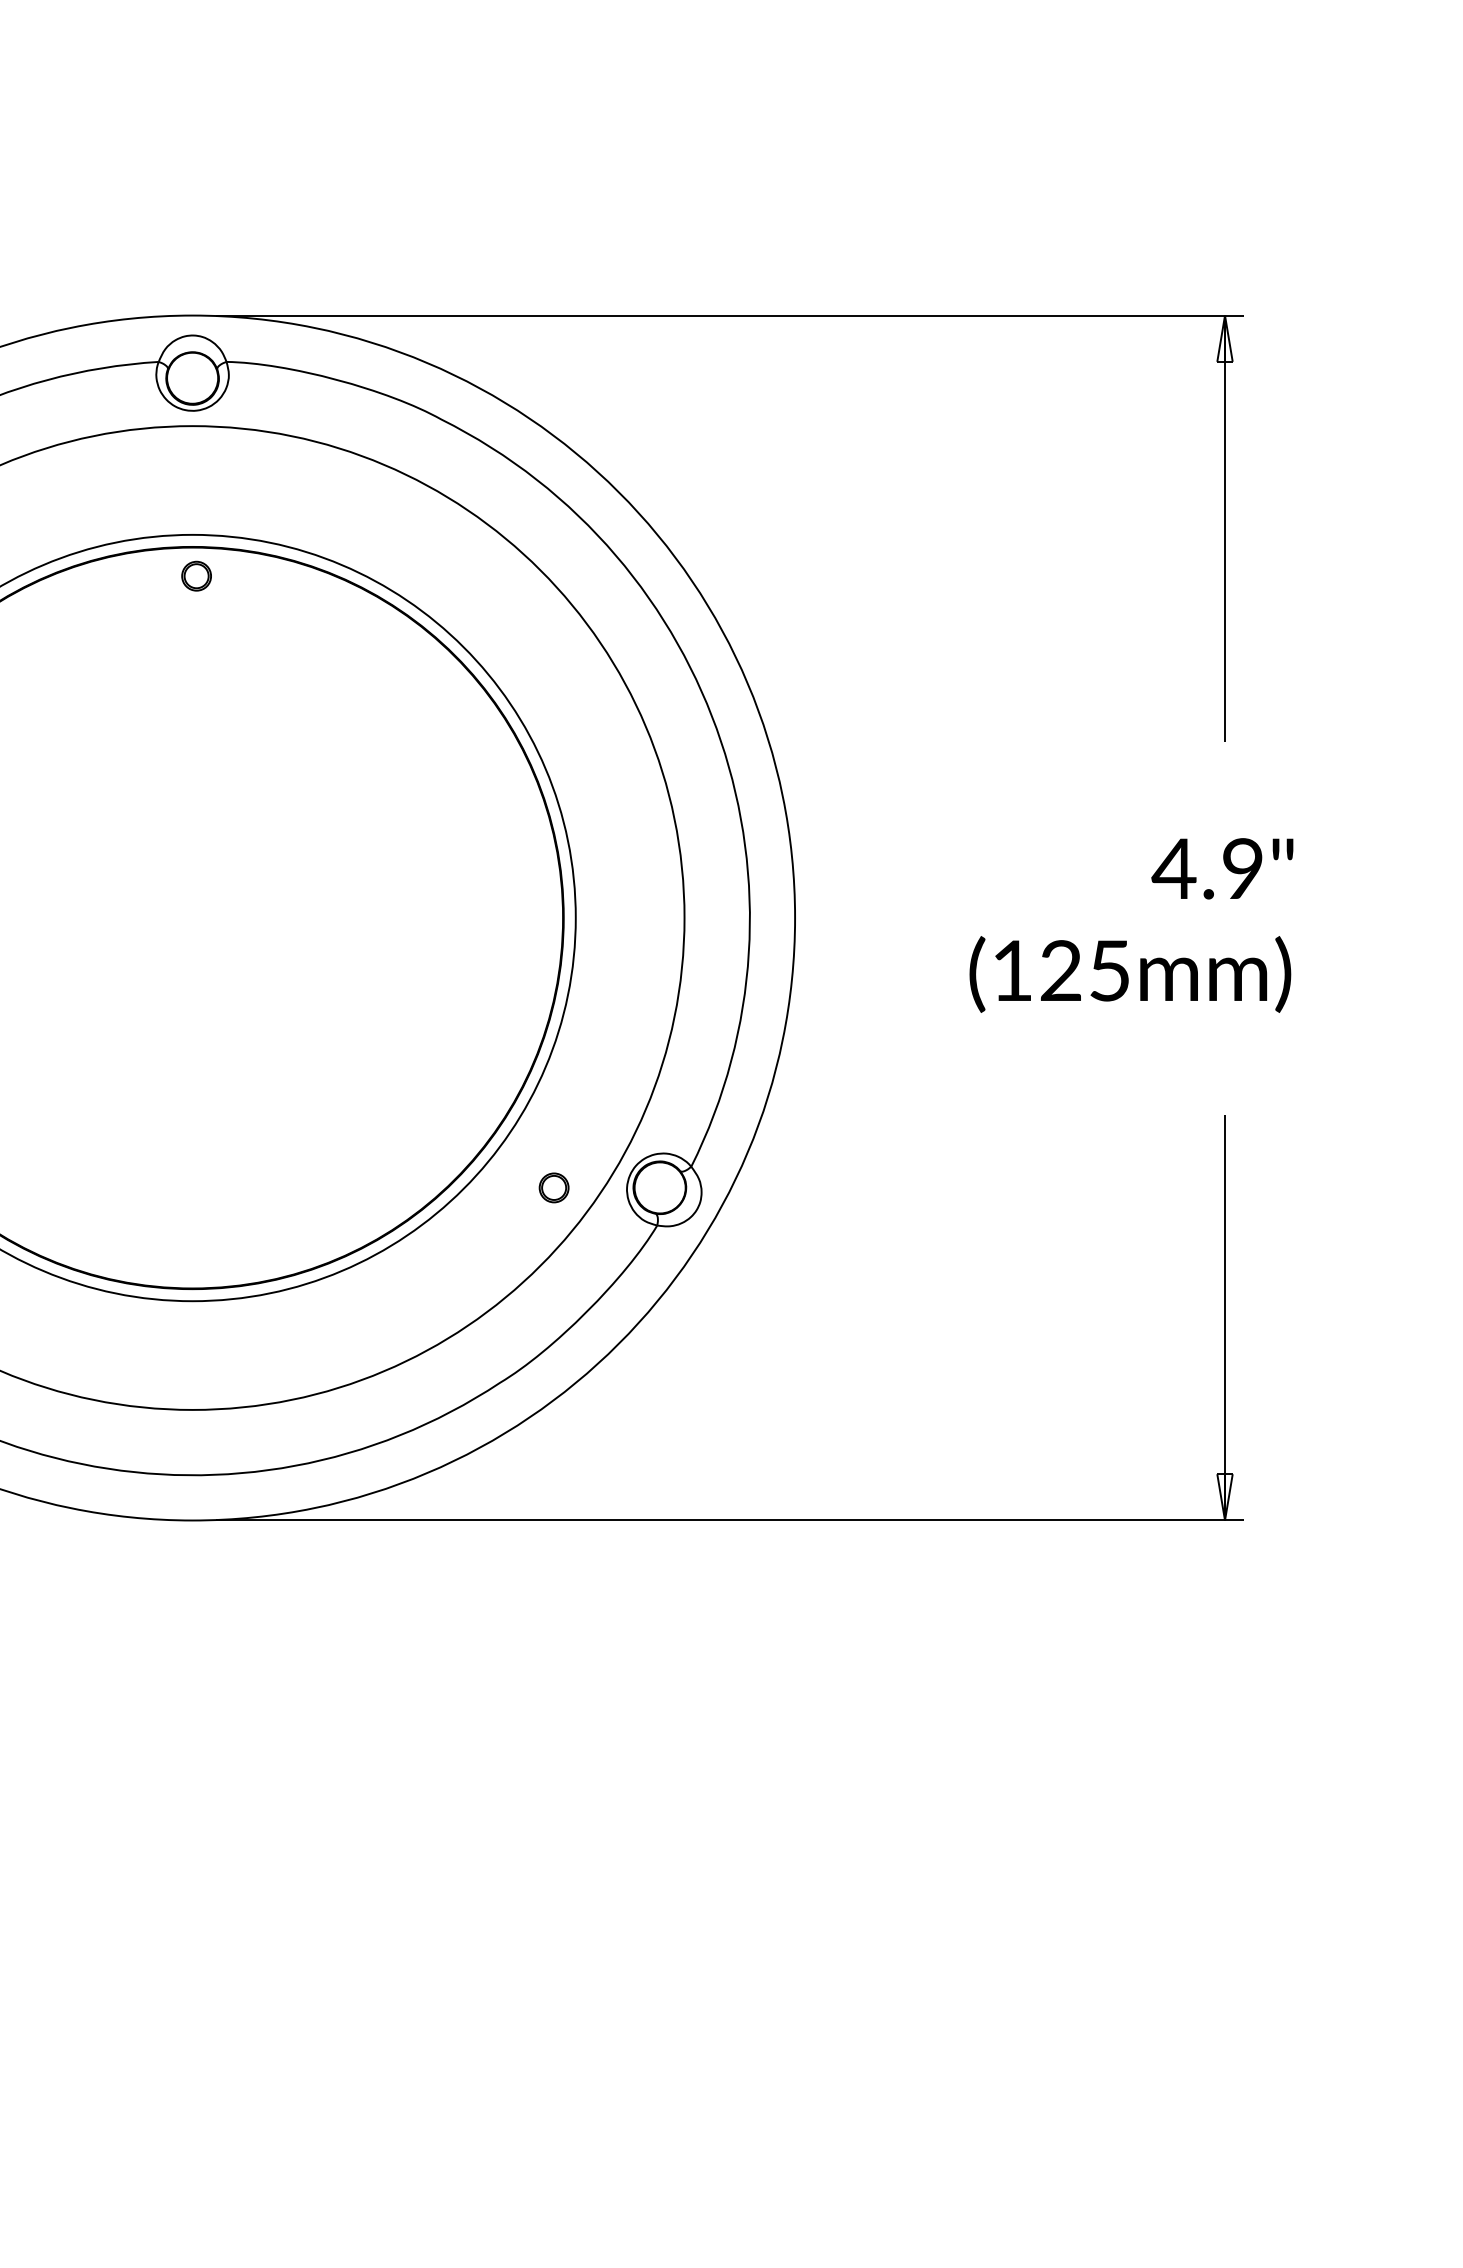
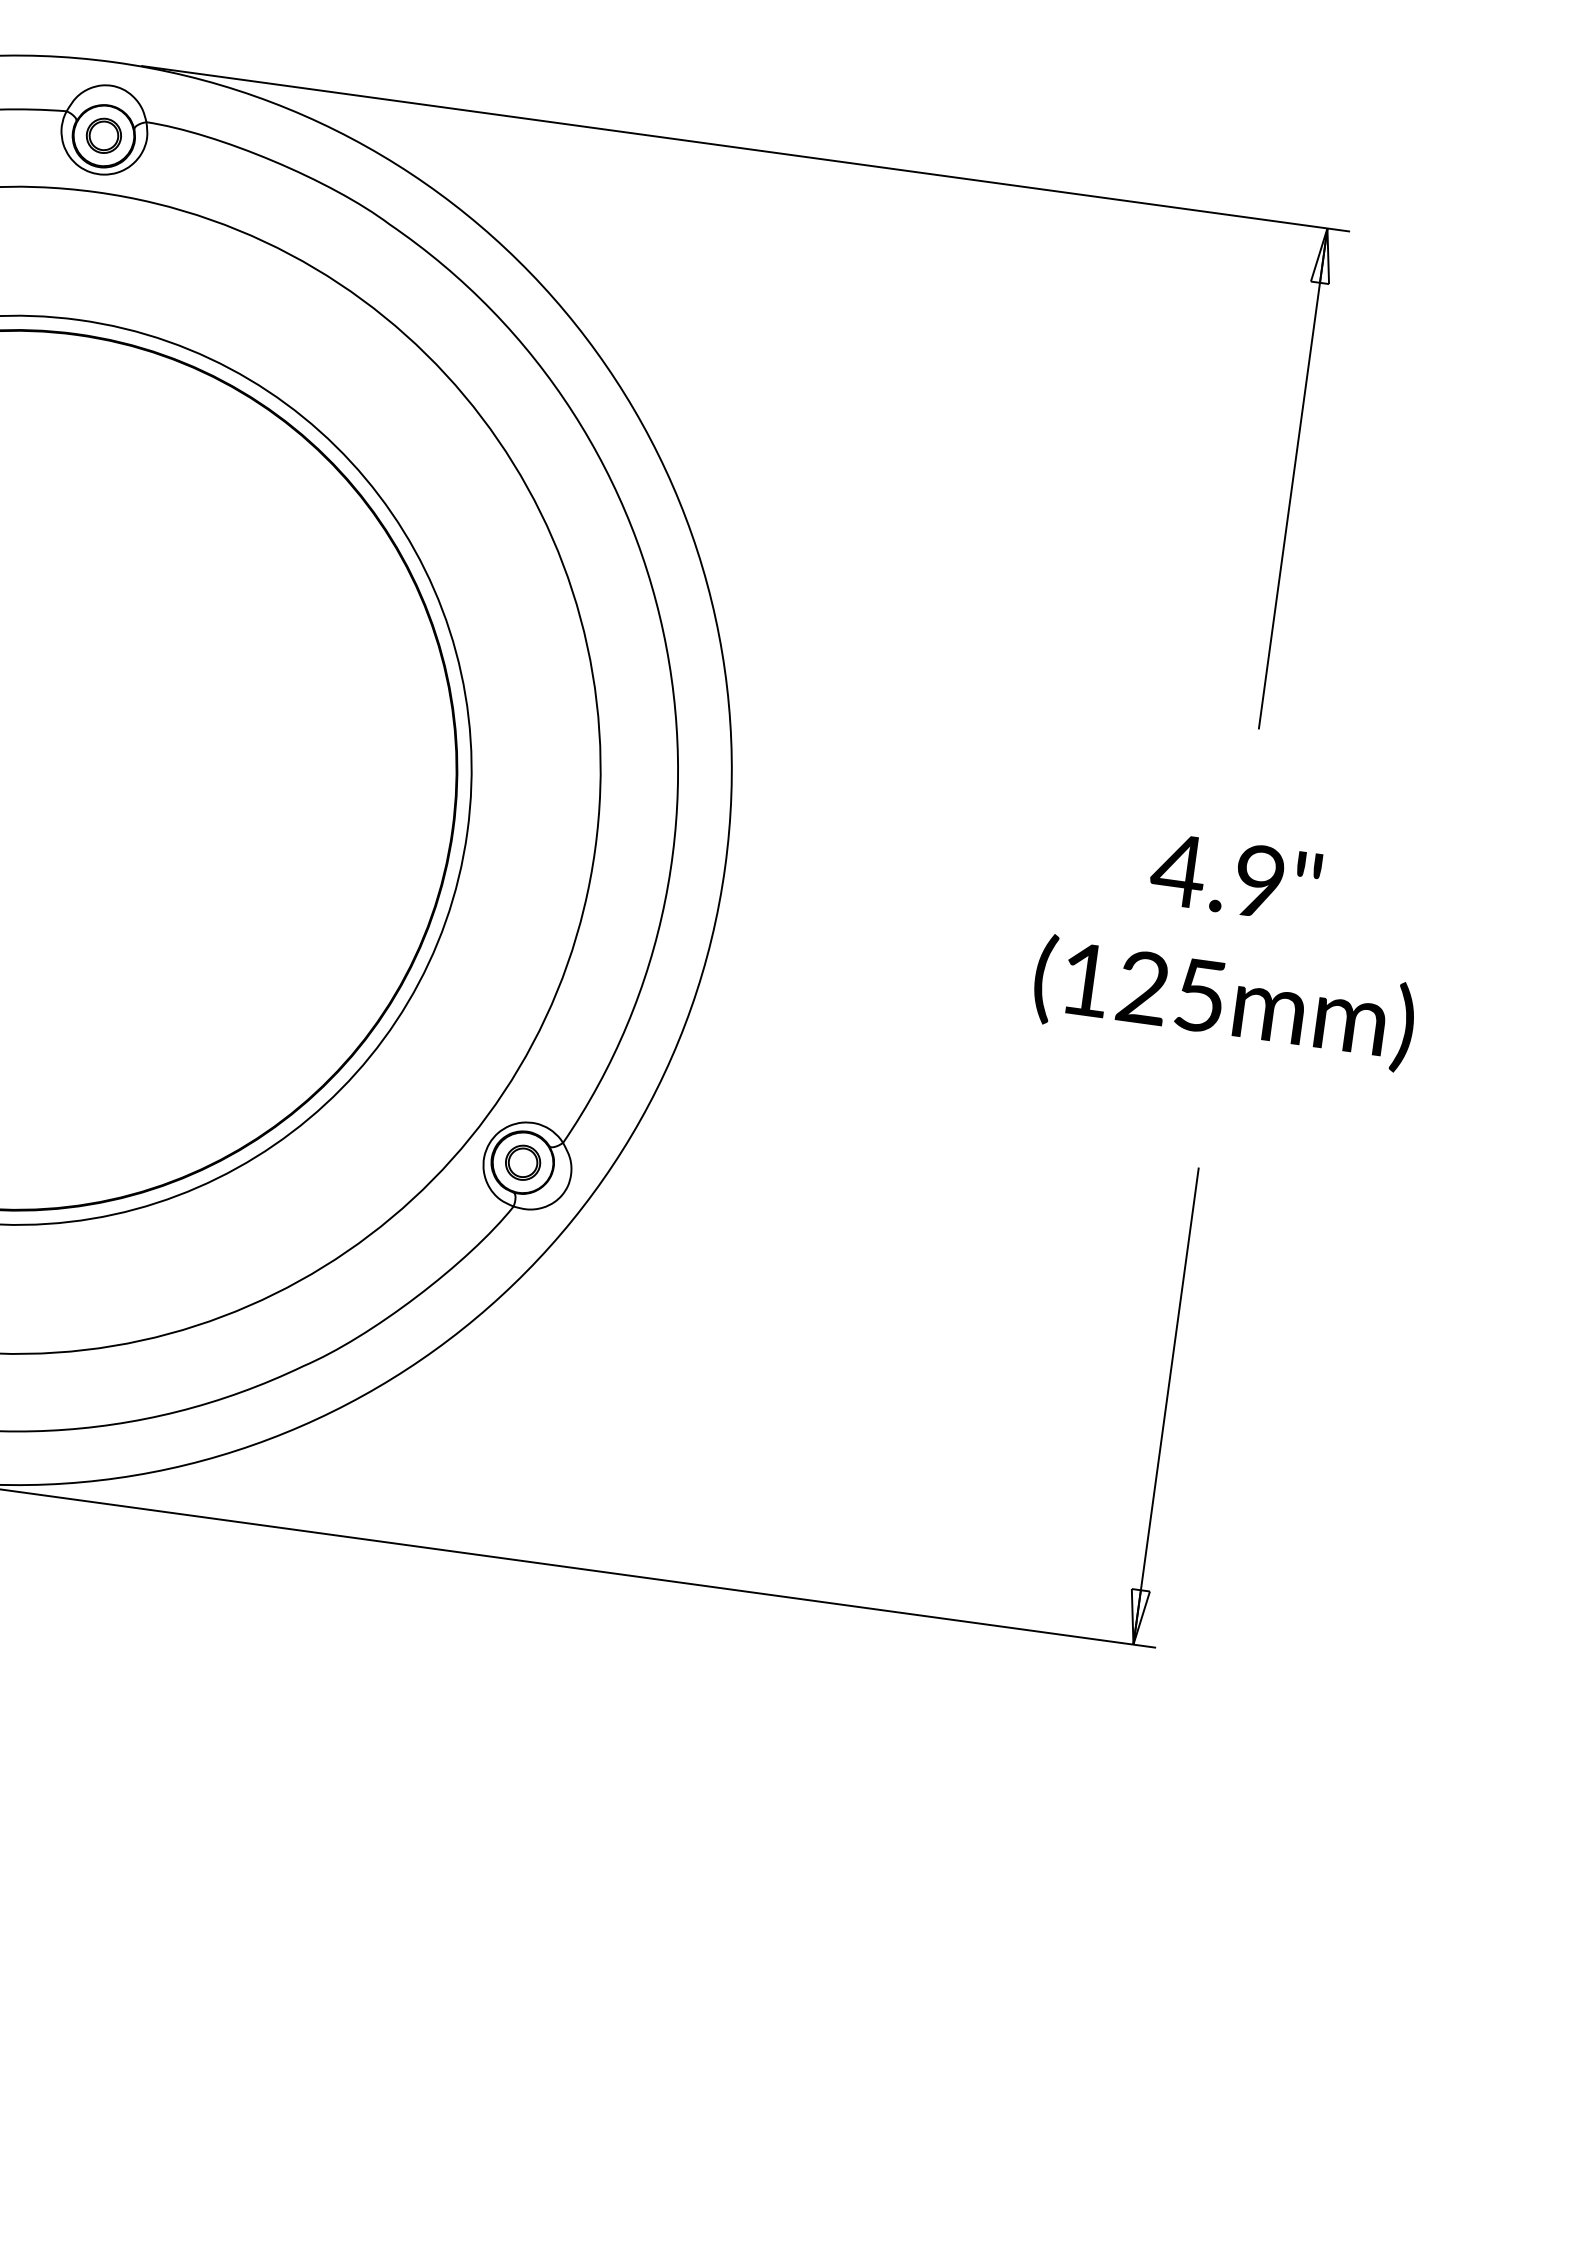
part: (196, 575) -> (103, 135), moved
text: (1130, 974) -> (1224, 1003), moved
part: (553, 1187) -> (522, 1162), moved

